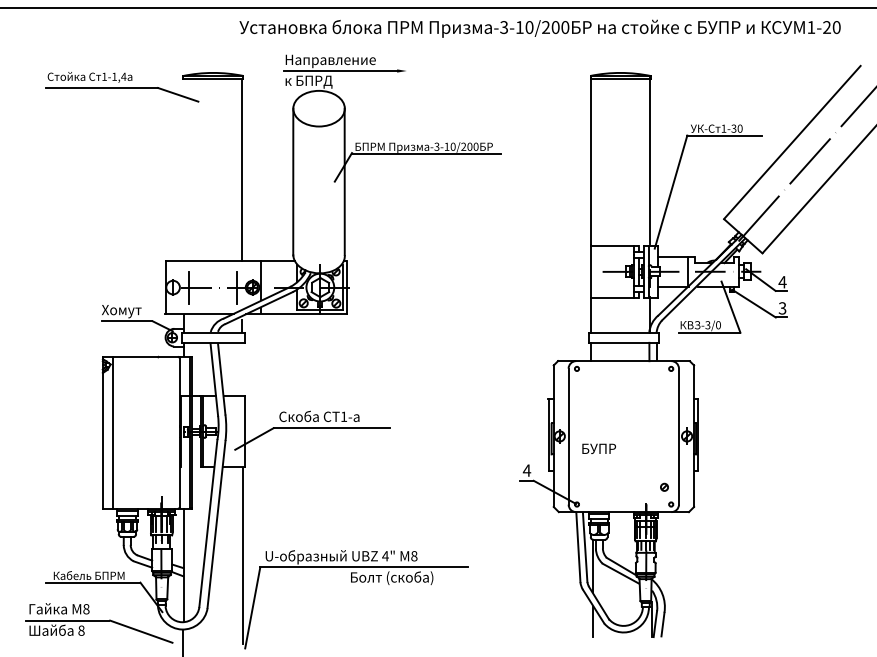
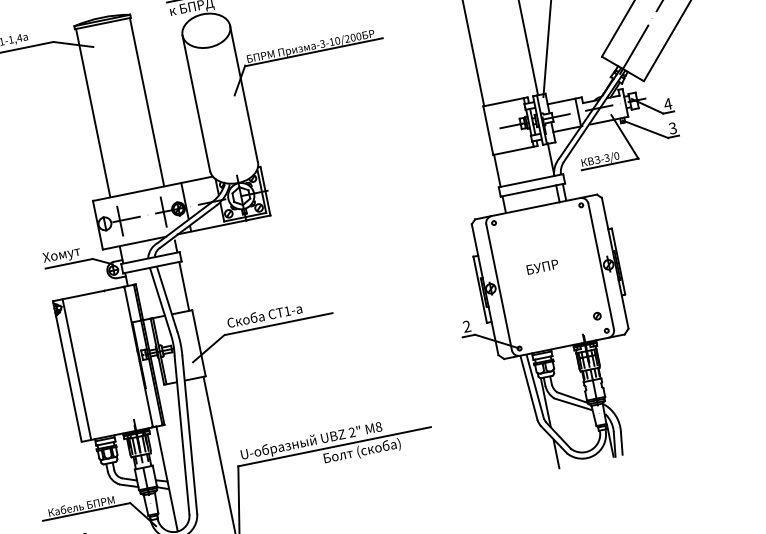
line: (184, 170) -> (93, 113), added
line: (242, 369) -> (184, 286), added
text: (598, 448) -> (542, 266), moved
text: (526, 470) -> (466, 326), 4 -> 2
text: (385, 556) -> (352, 432), 4" -> 2"

